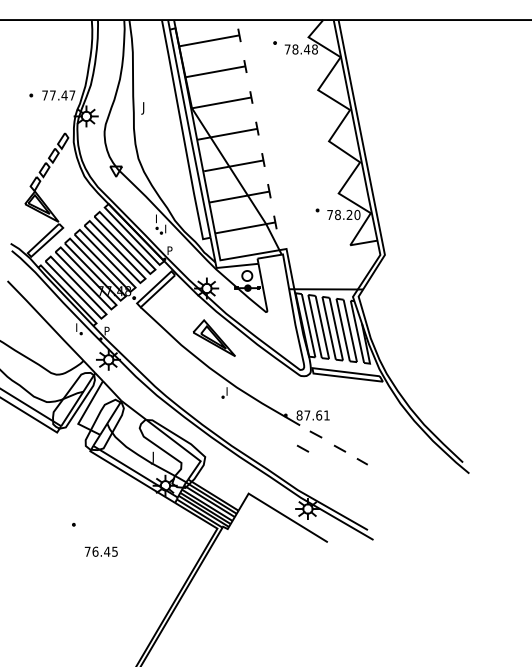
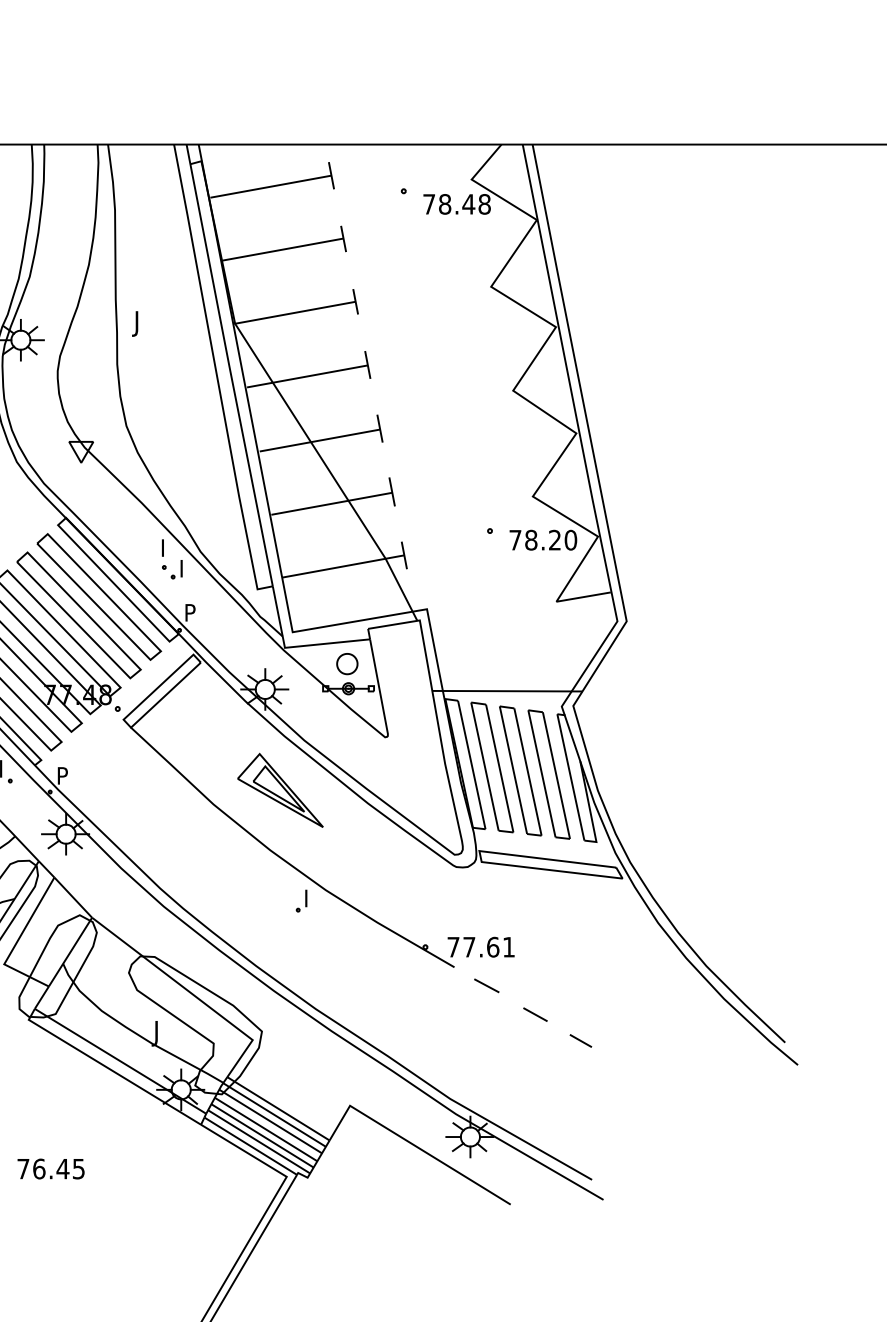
text: (299, 415) -> (453, 947), 87.61 -> 77.61
line: (302, 448) -> (459, 1014), removed
text: (100, 551) -> (49, 1168), moved

